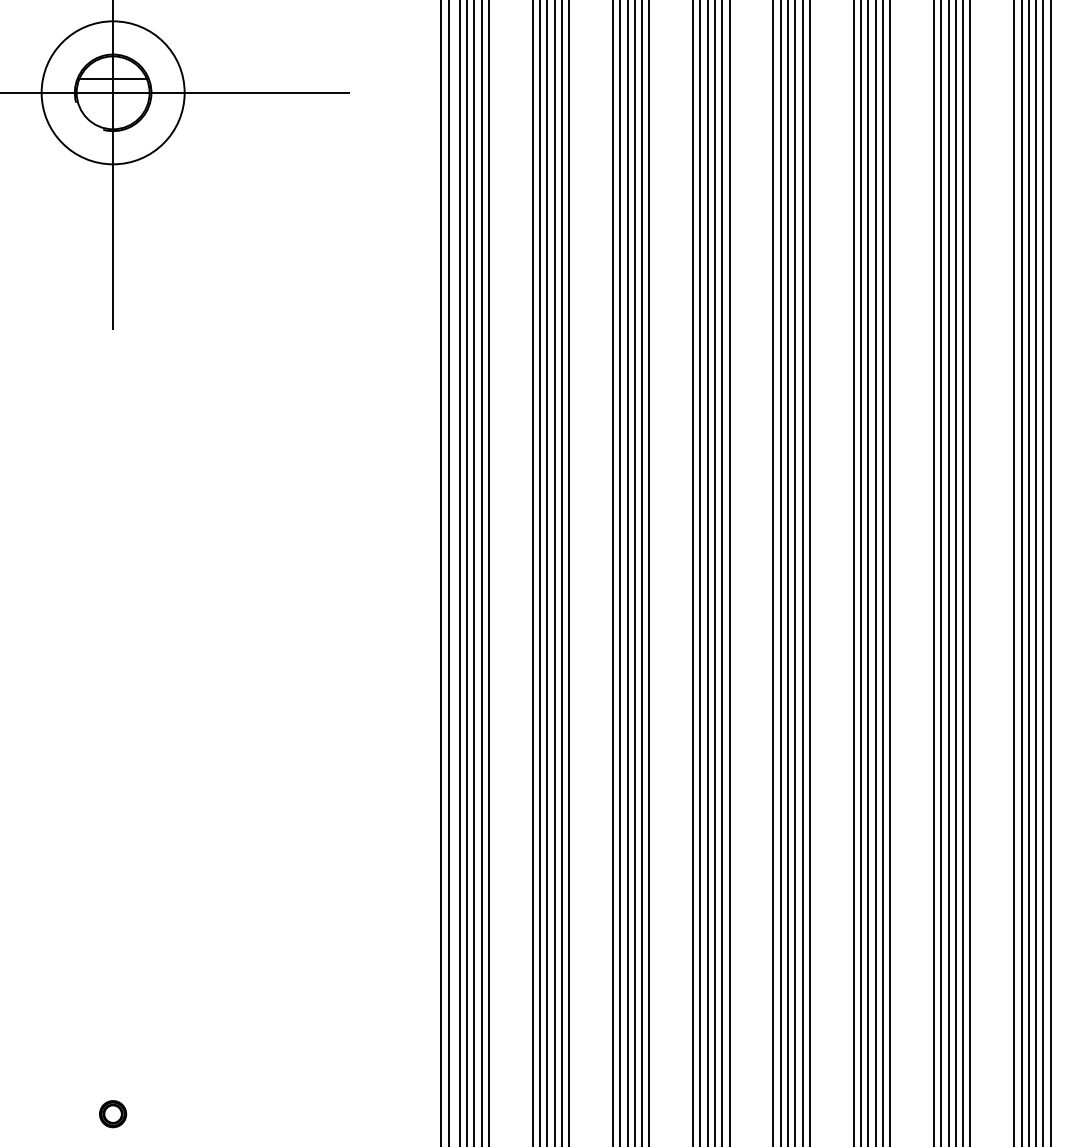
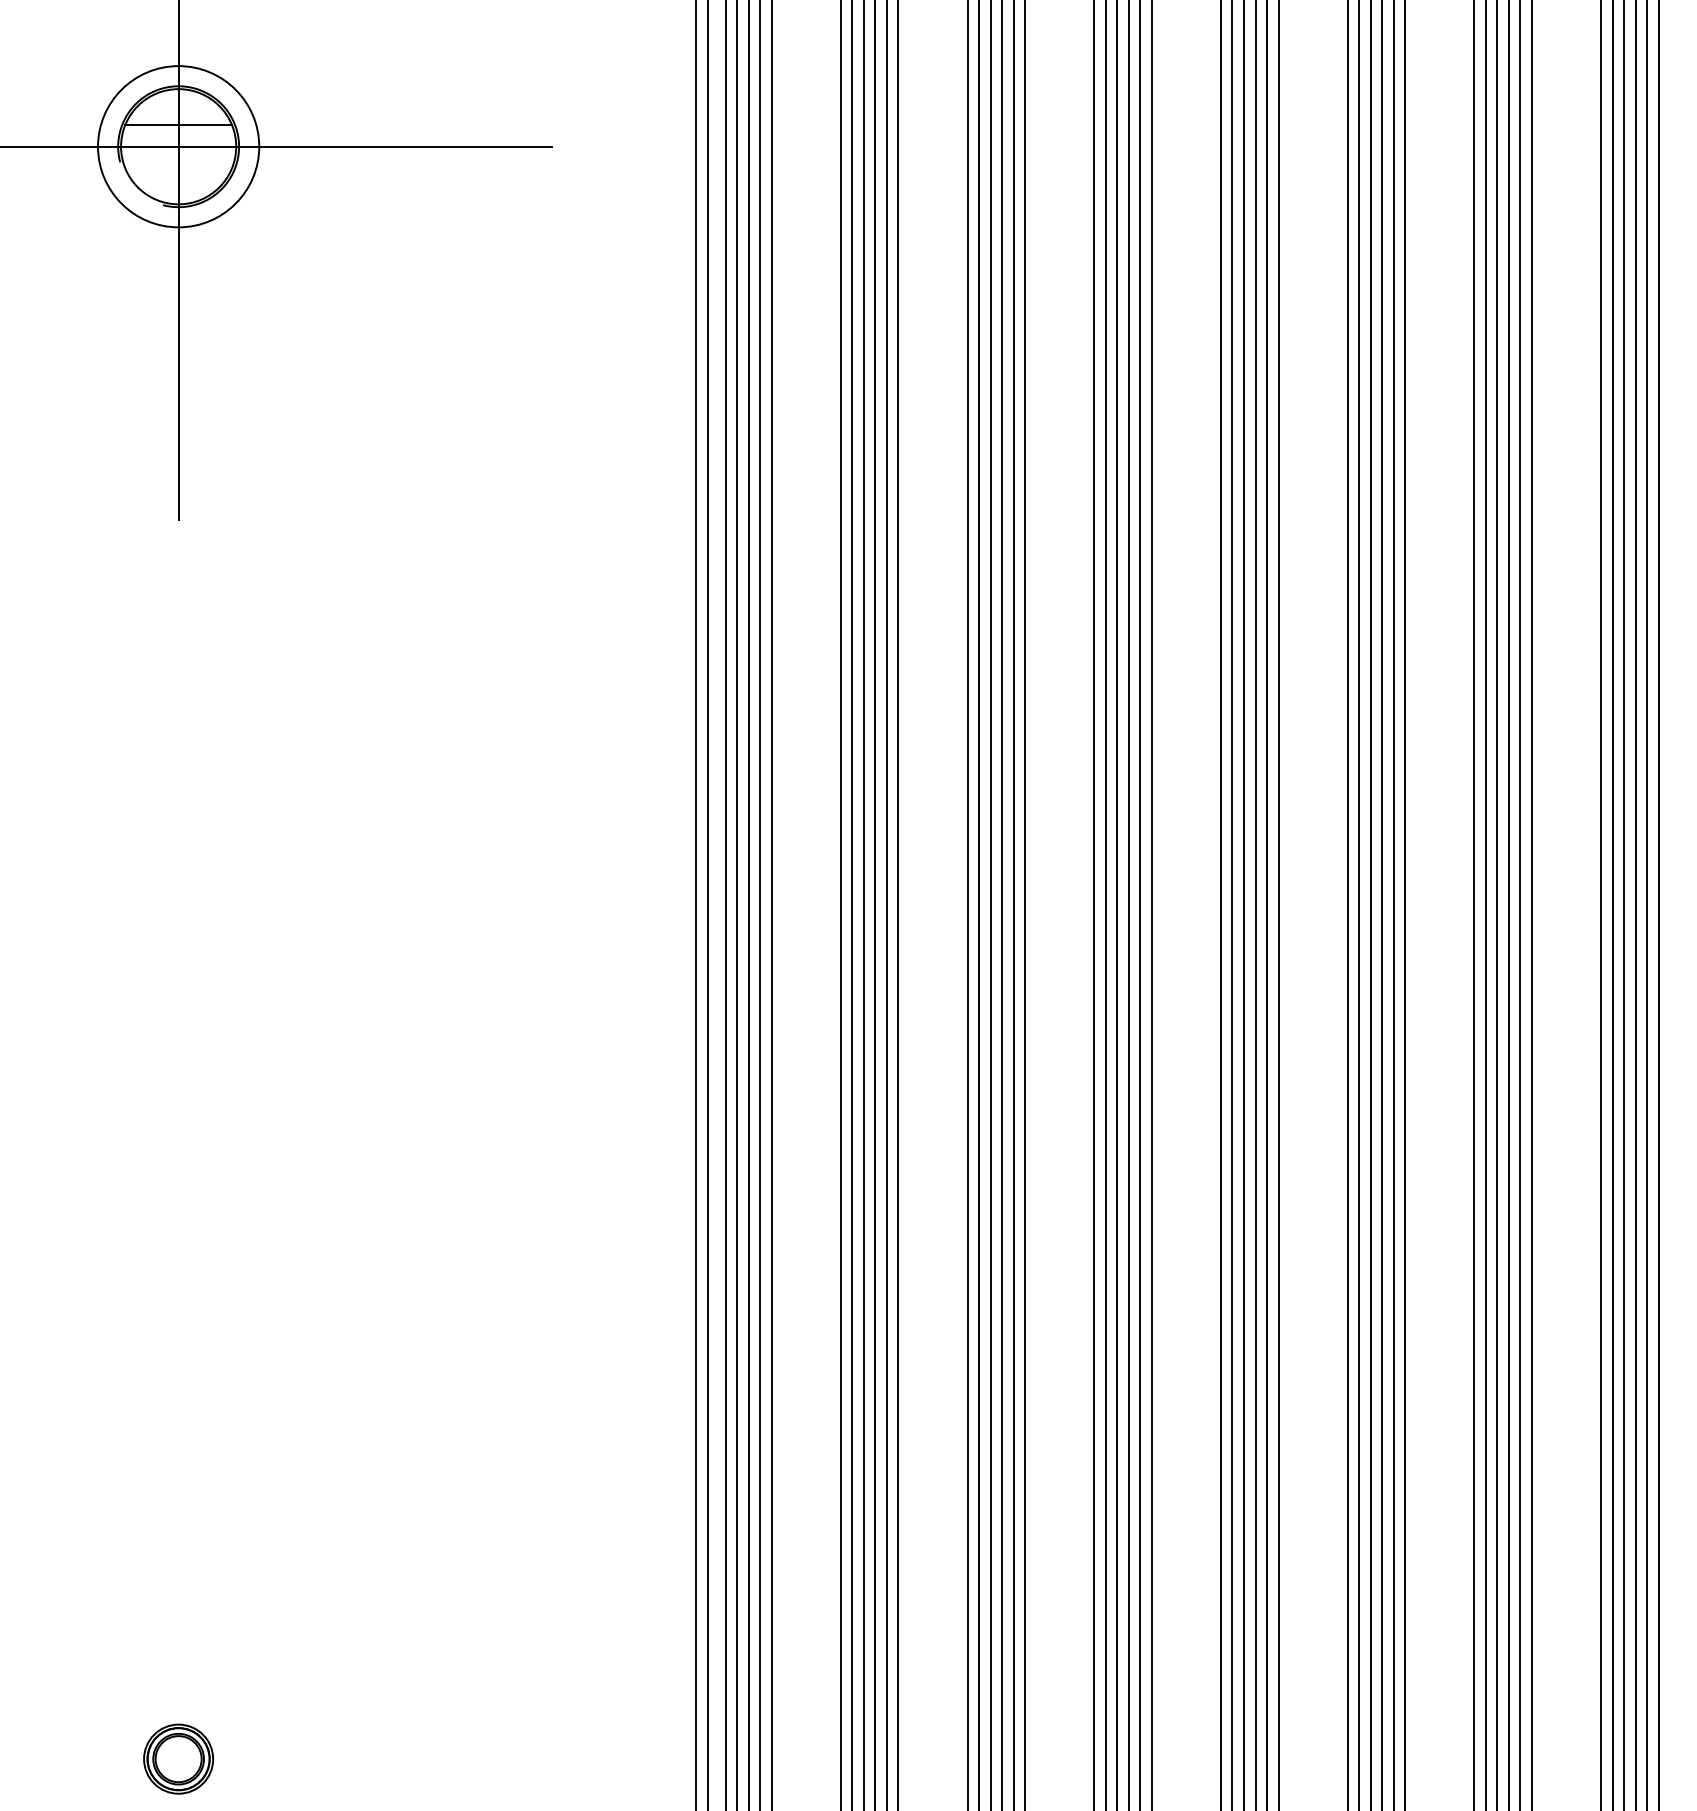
circle: (113, 92) -> (179, 146), size x0.71
part: (112, 1113) -> (177, 1757), size x1.67

